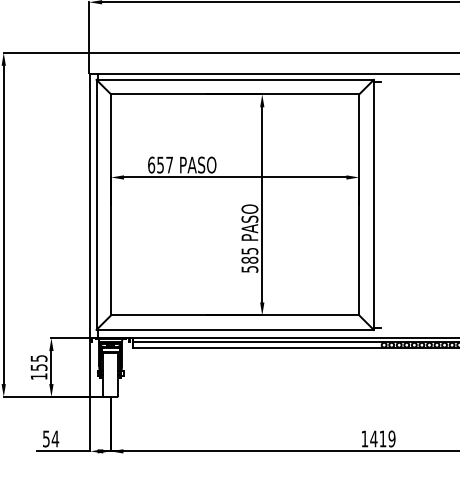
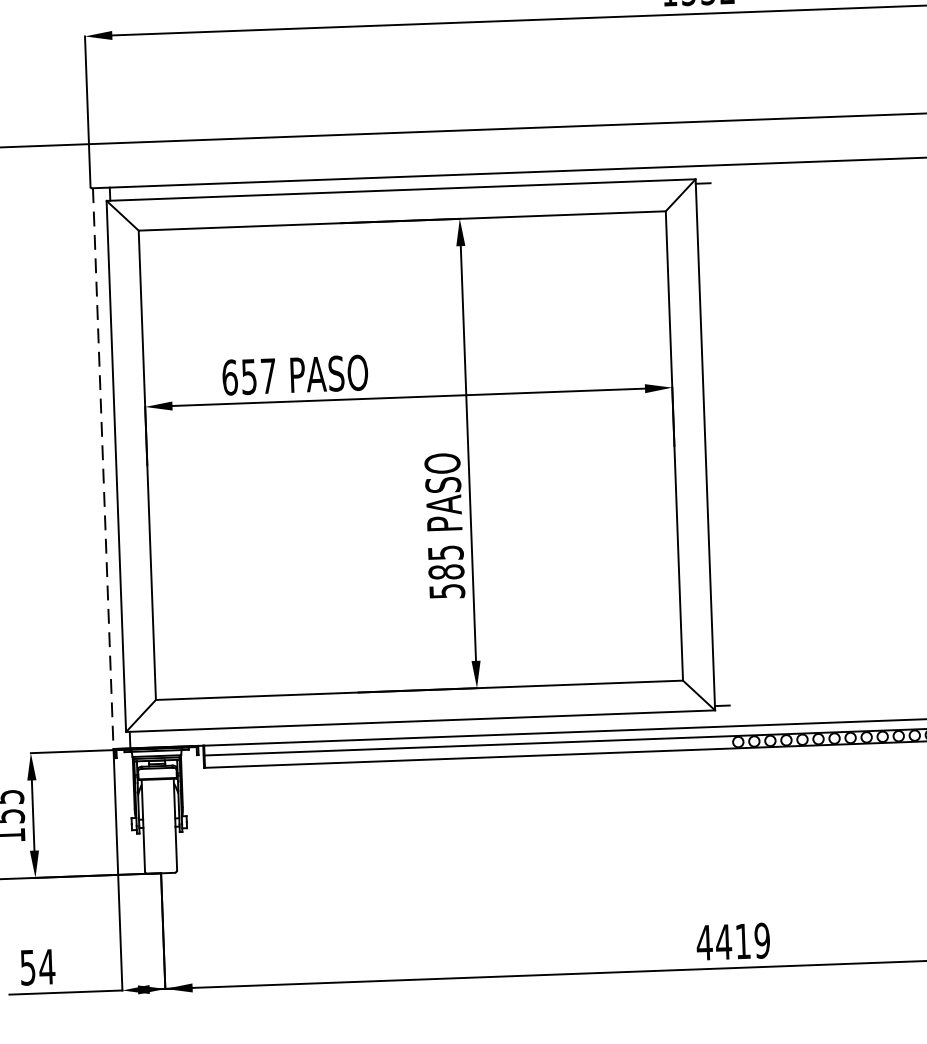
line: (90, 205) -> (103, 468), solid -> dashed
text: (364, 438) -> (703, 941), 1419 -> 4419

